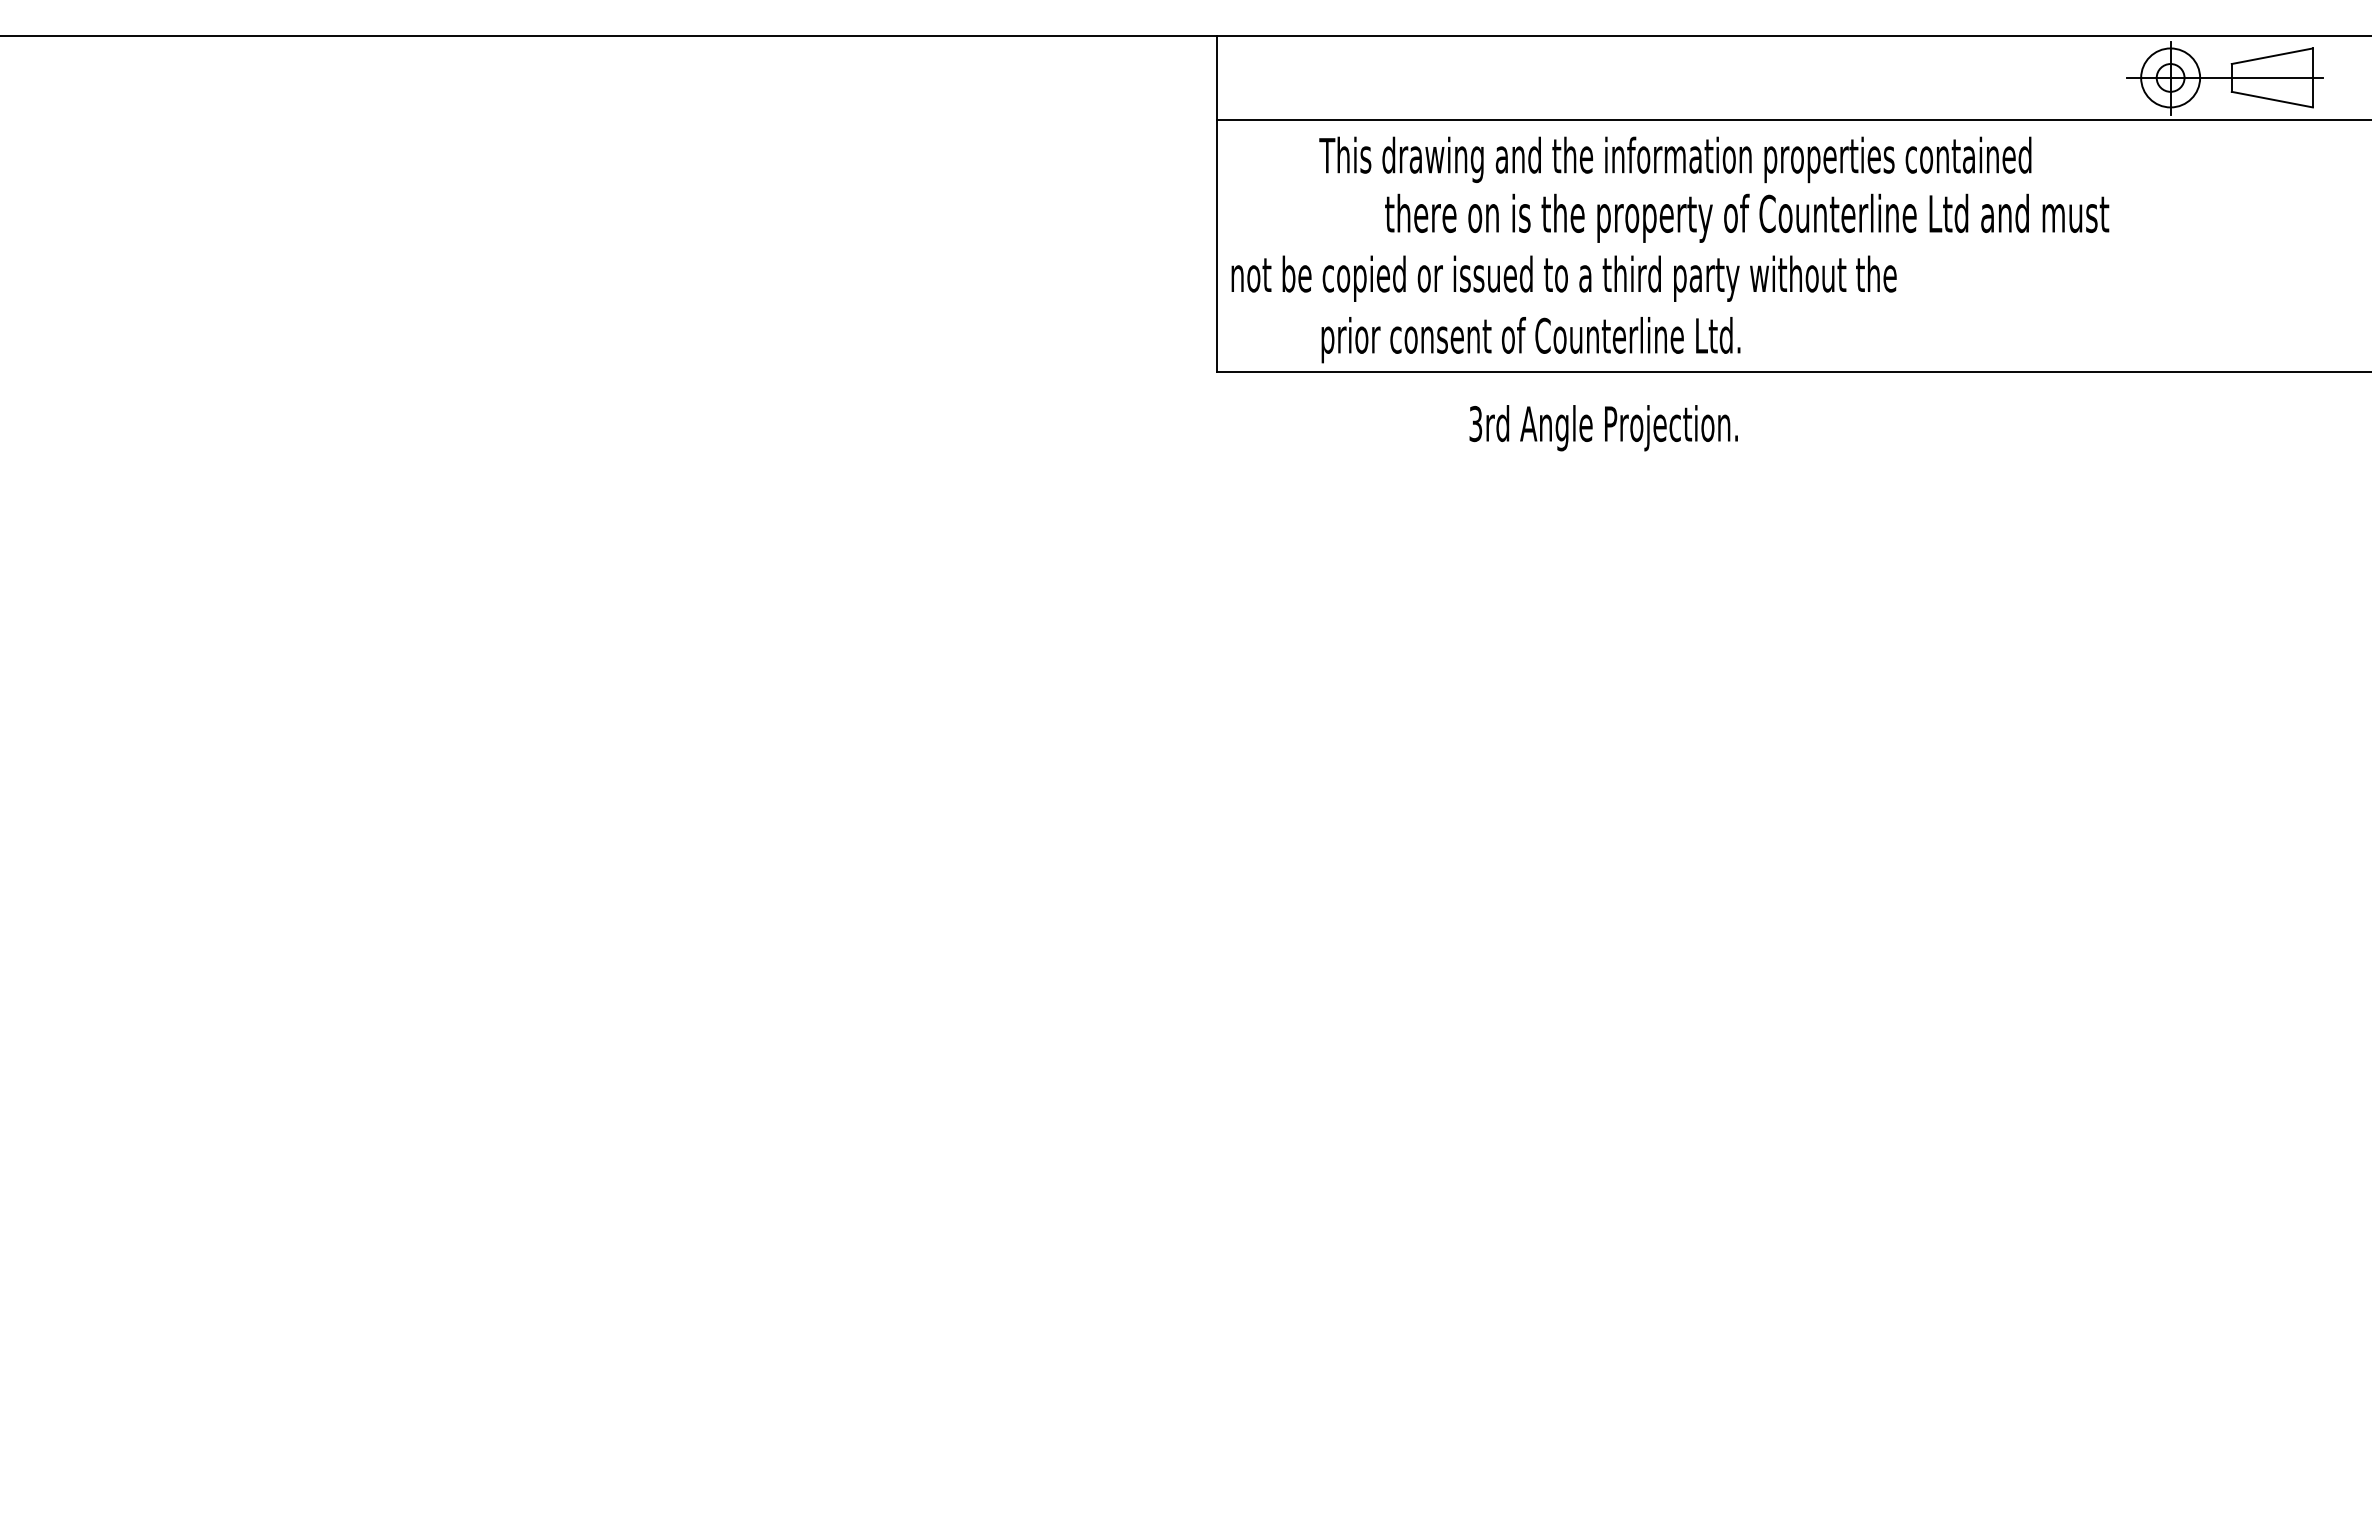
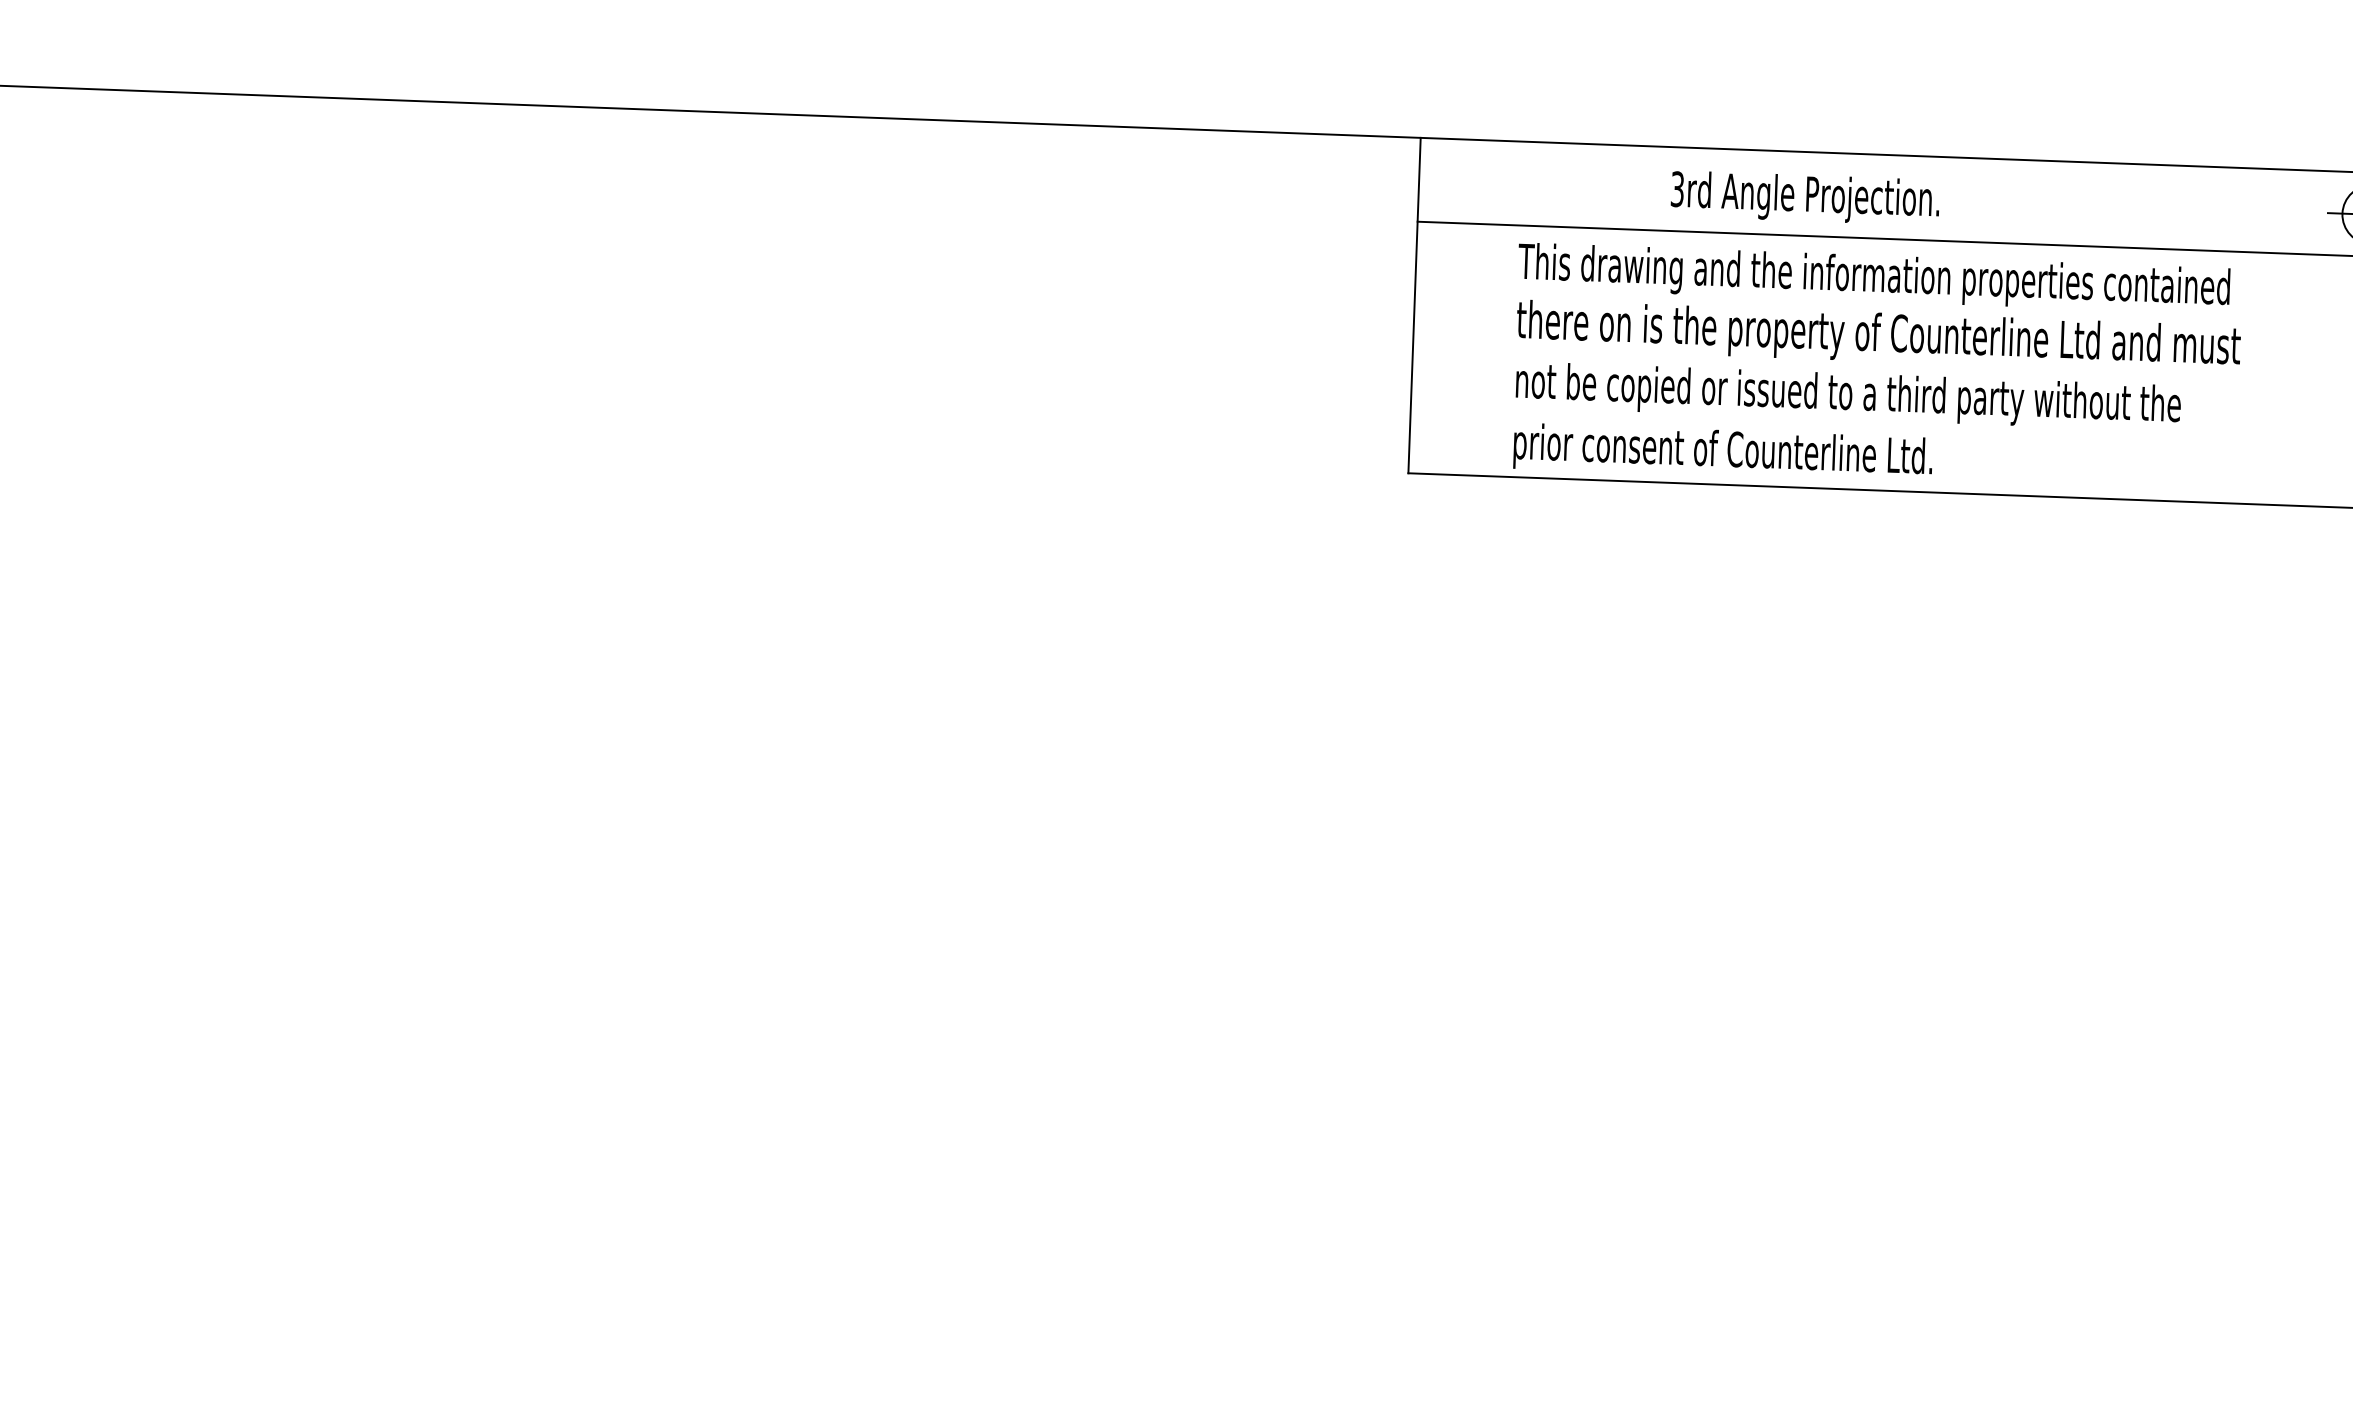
text: (1747, 217) -> (1879, 336), moved
text: (1563, 278) -> (1847, 396), moved
text: (1603, 428) -> (1805, 198), moved

